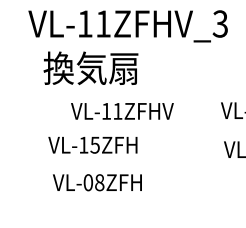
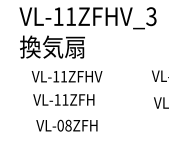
text: (90, 67) -> (52, 46), moved
text: (121, 111) -> (66, 76), moved
text: (95, 144) -> (65, 99), VL-15ZFH -> VL-11ZFH

